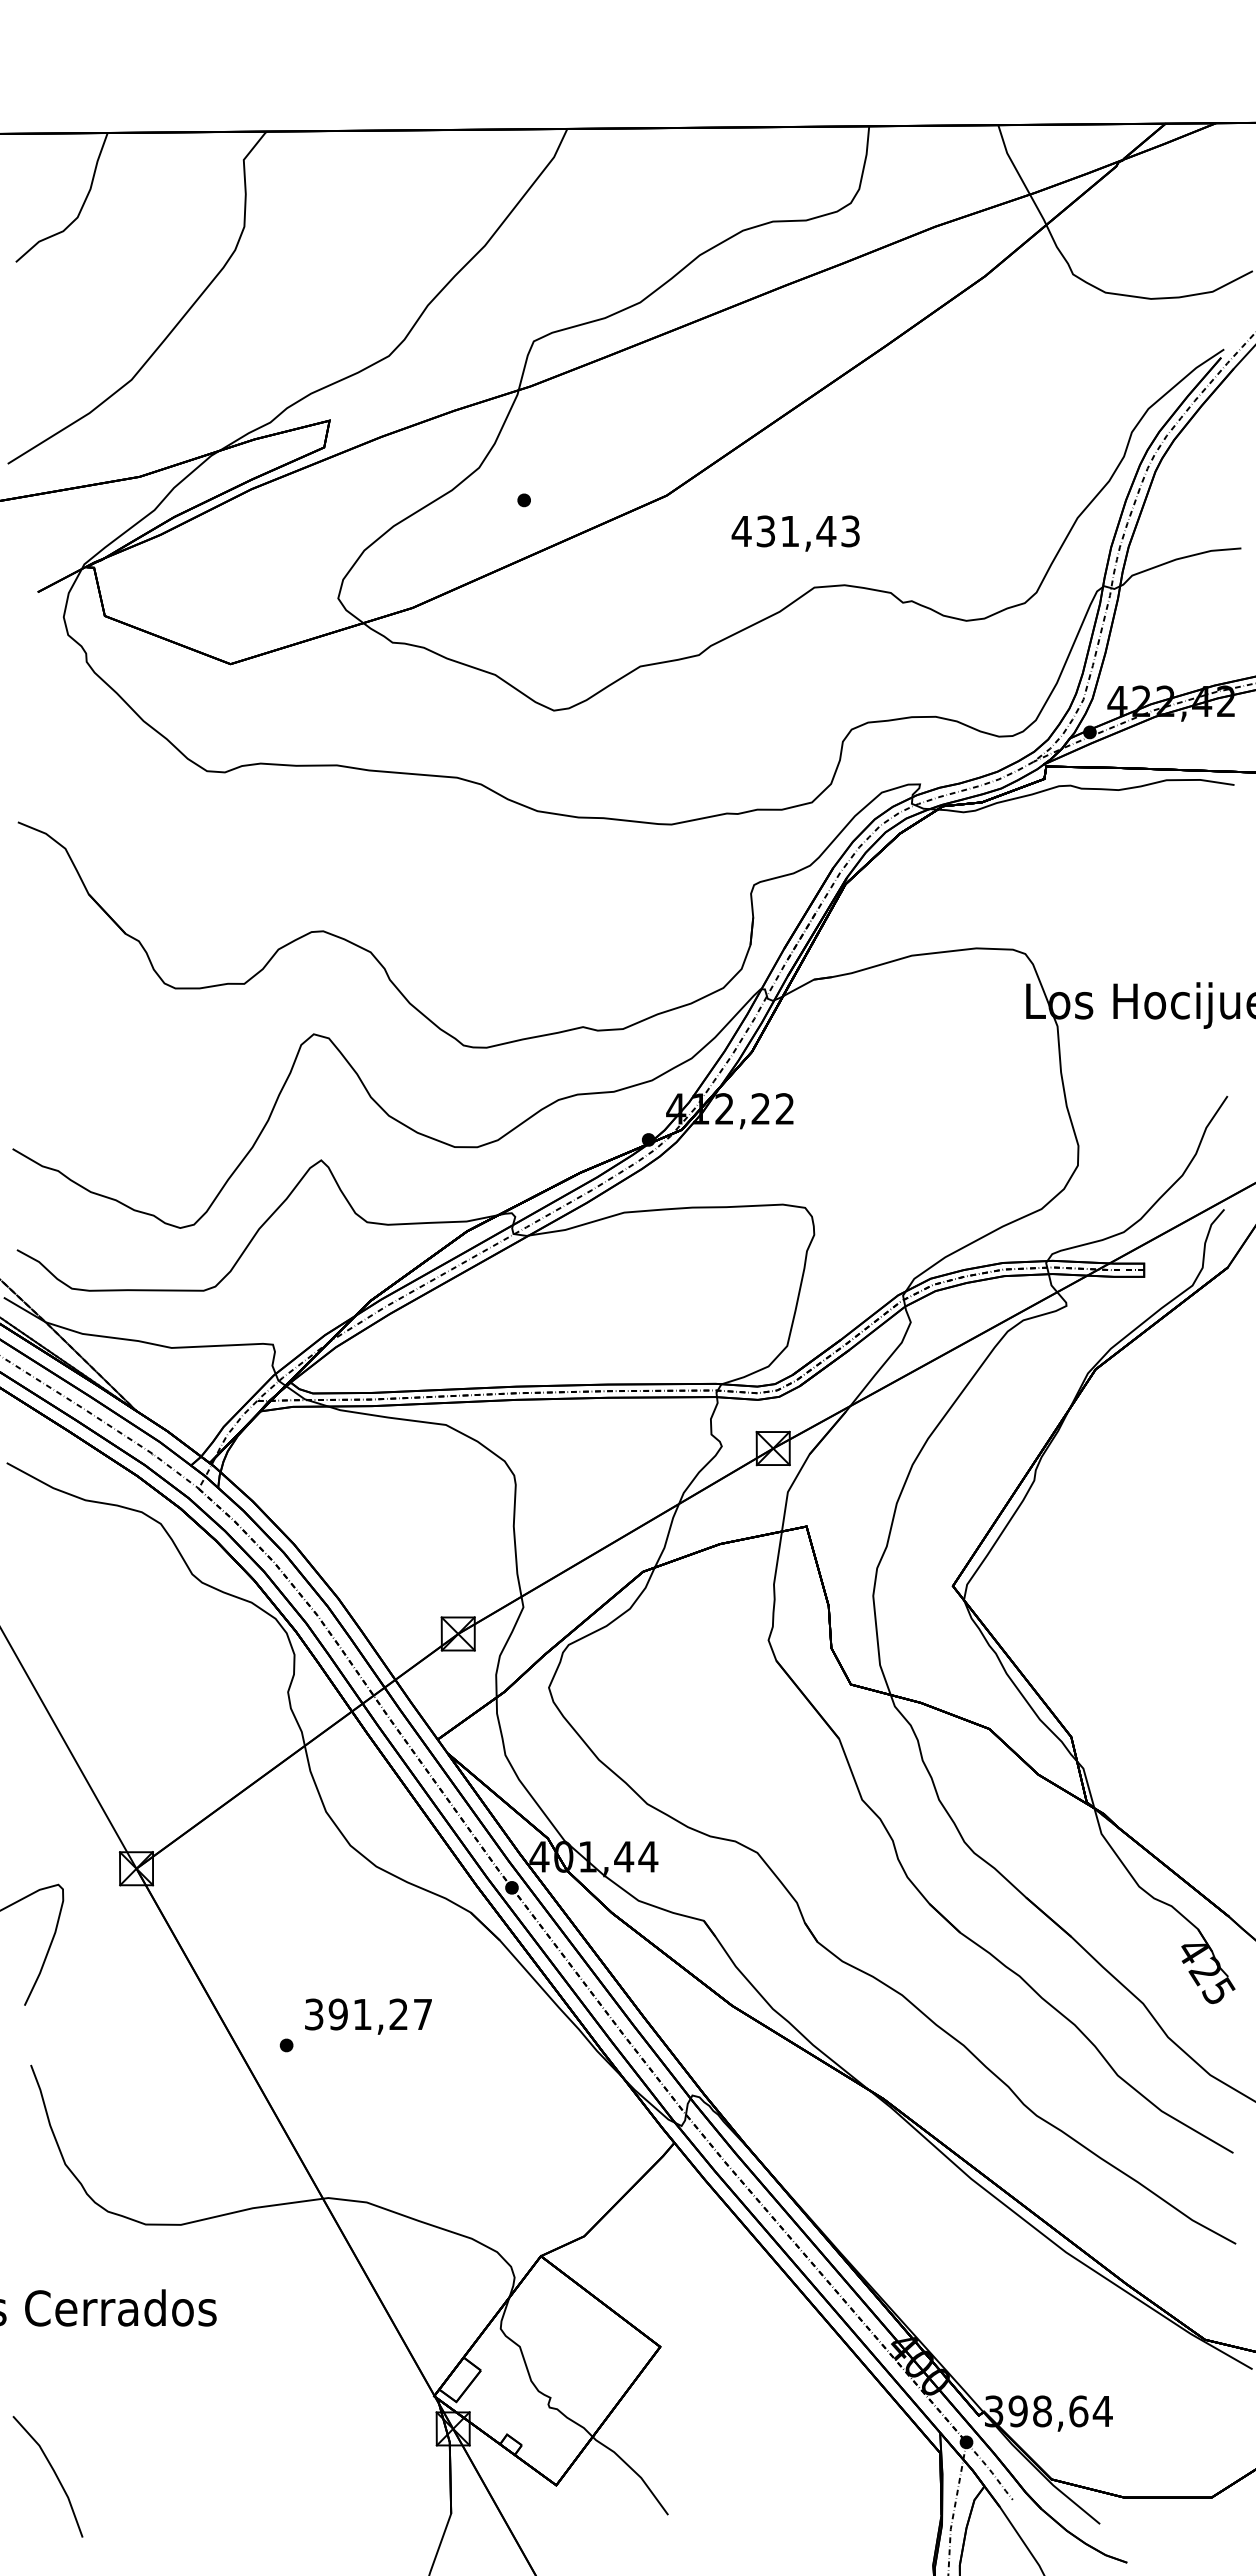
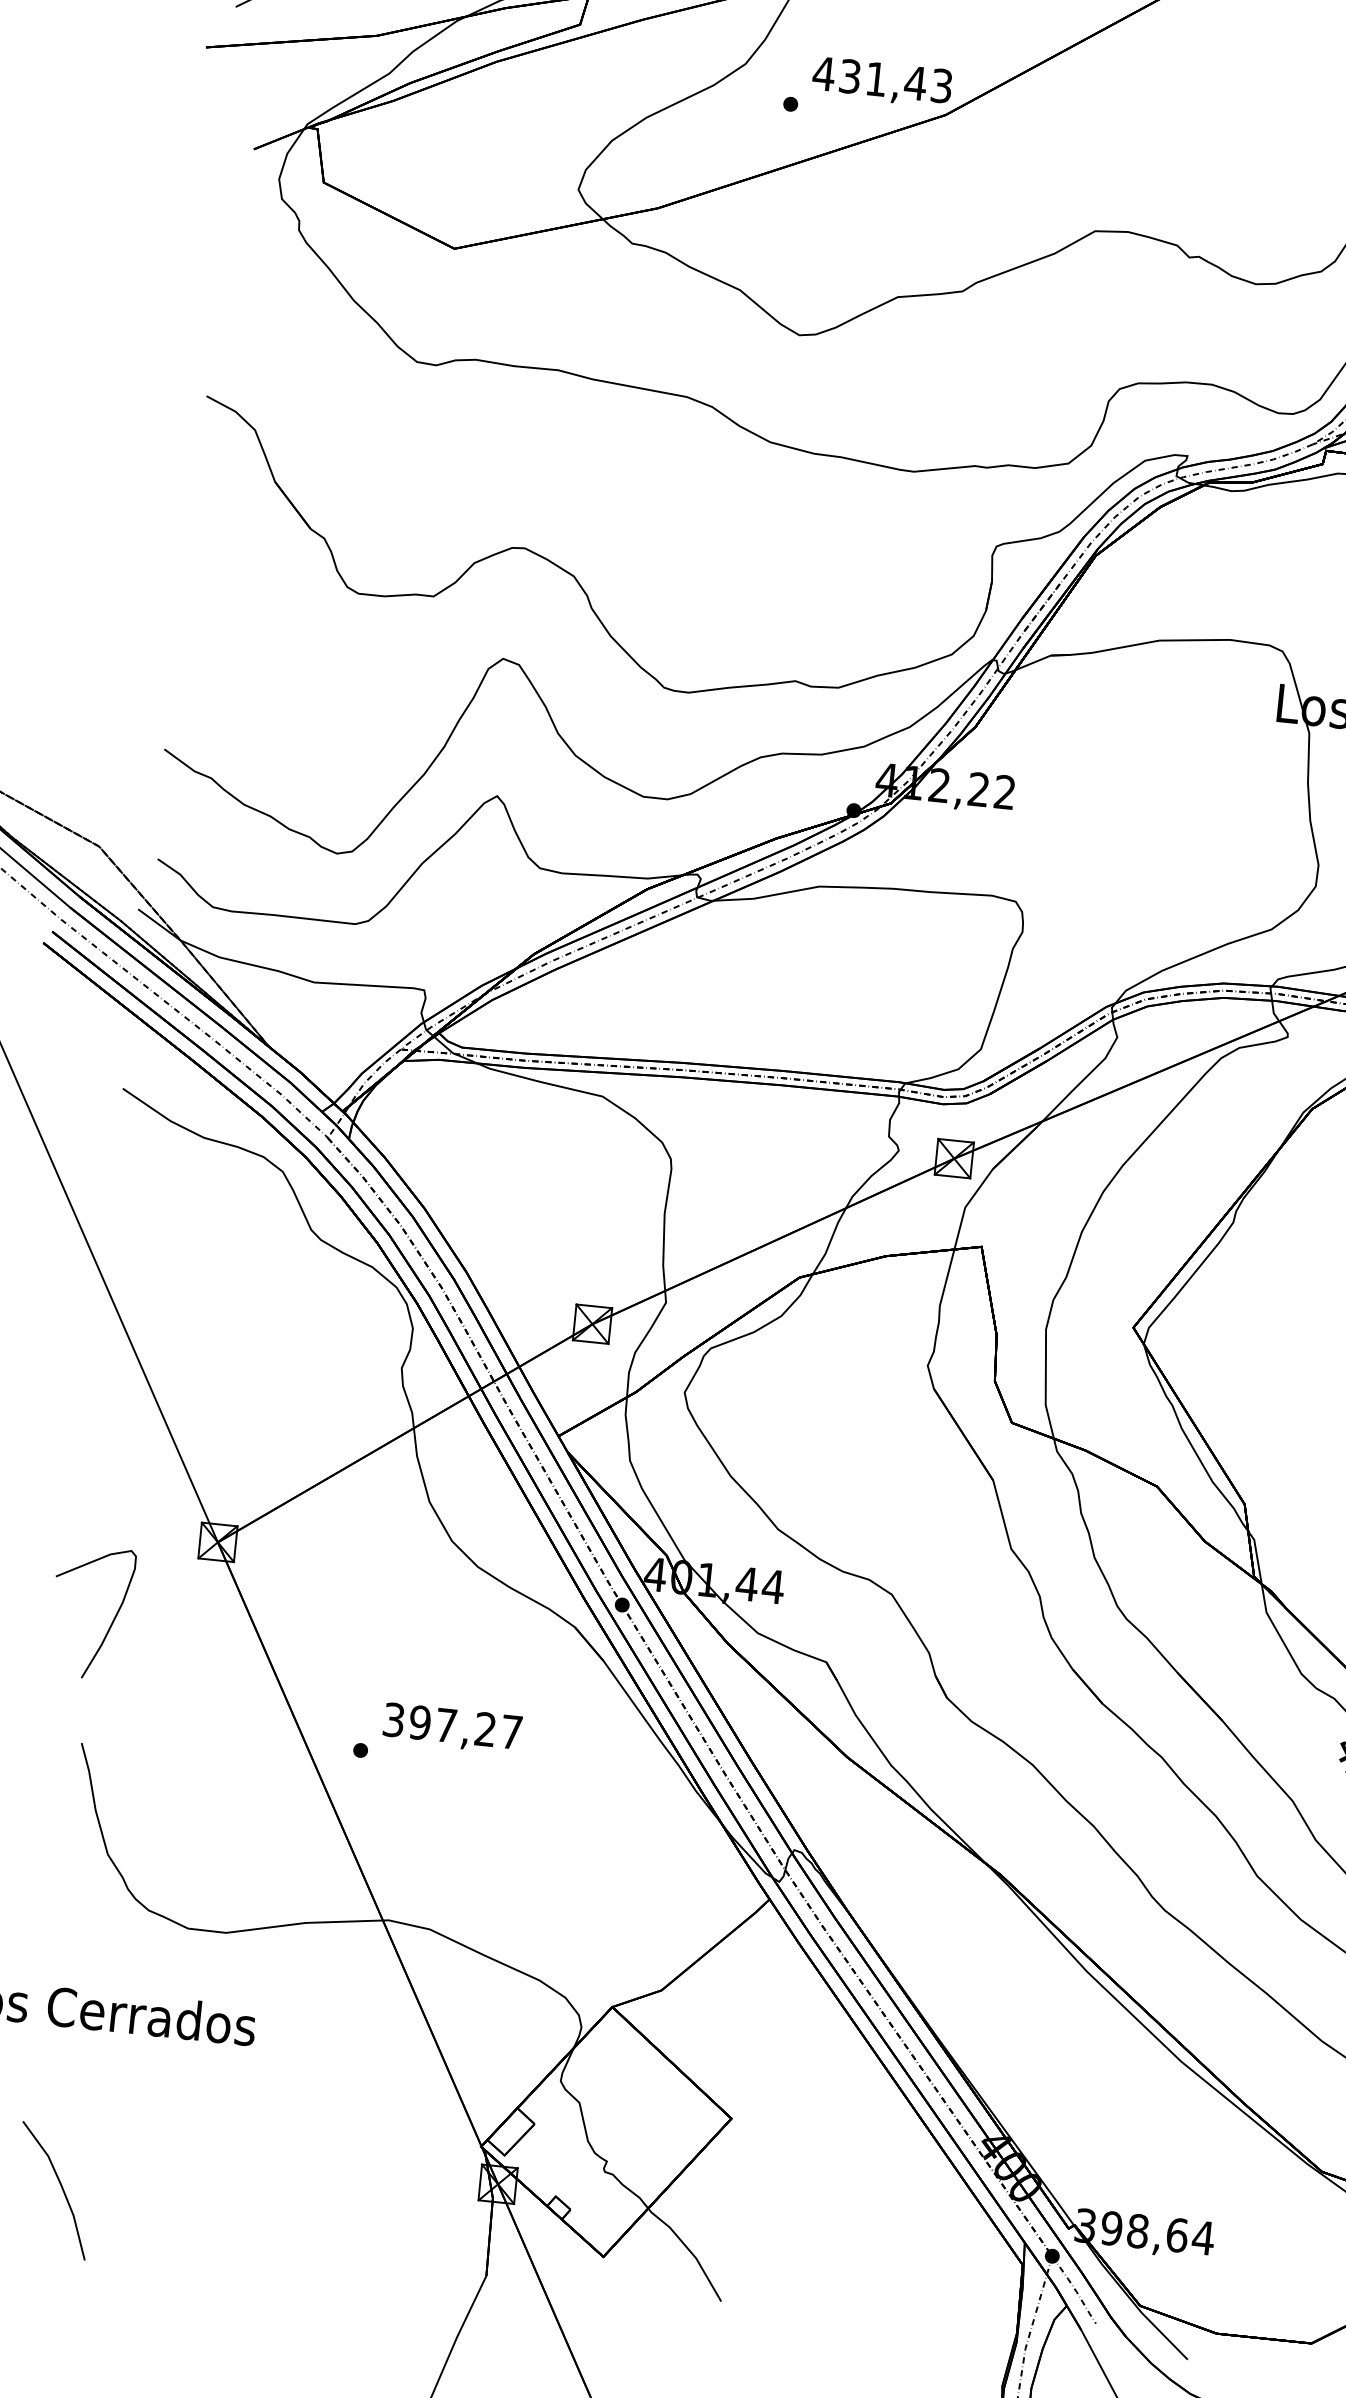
text: (795, 533) -> (881, 82), moved
text: (362, 2014) -> (446, 1725), 391,27 -> 397,27

